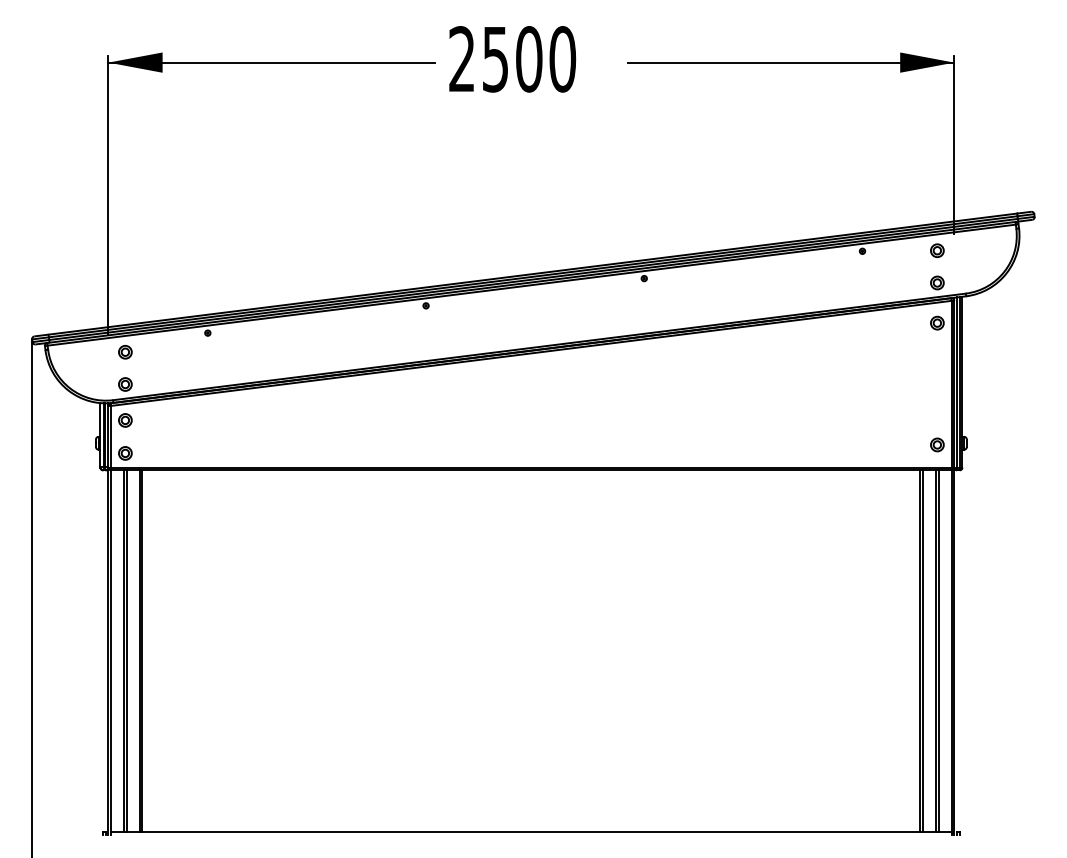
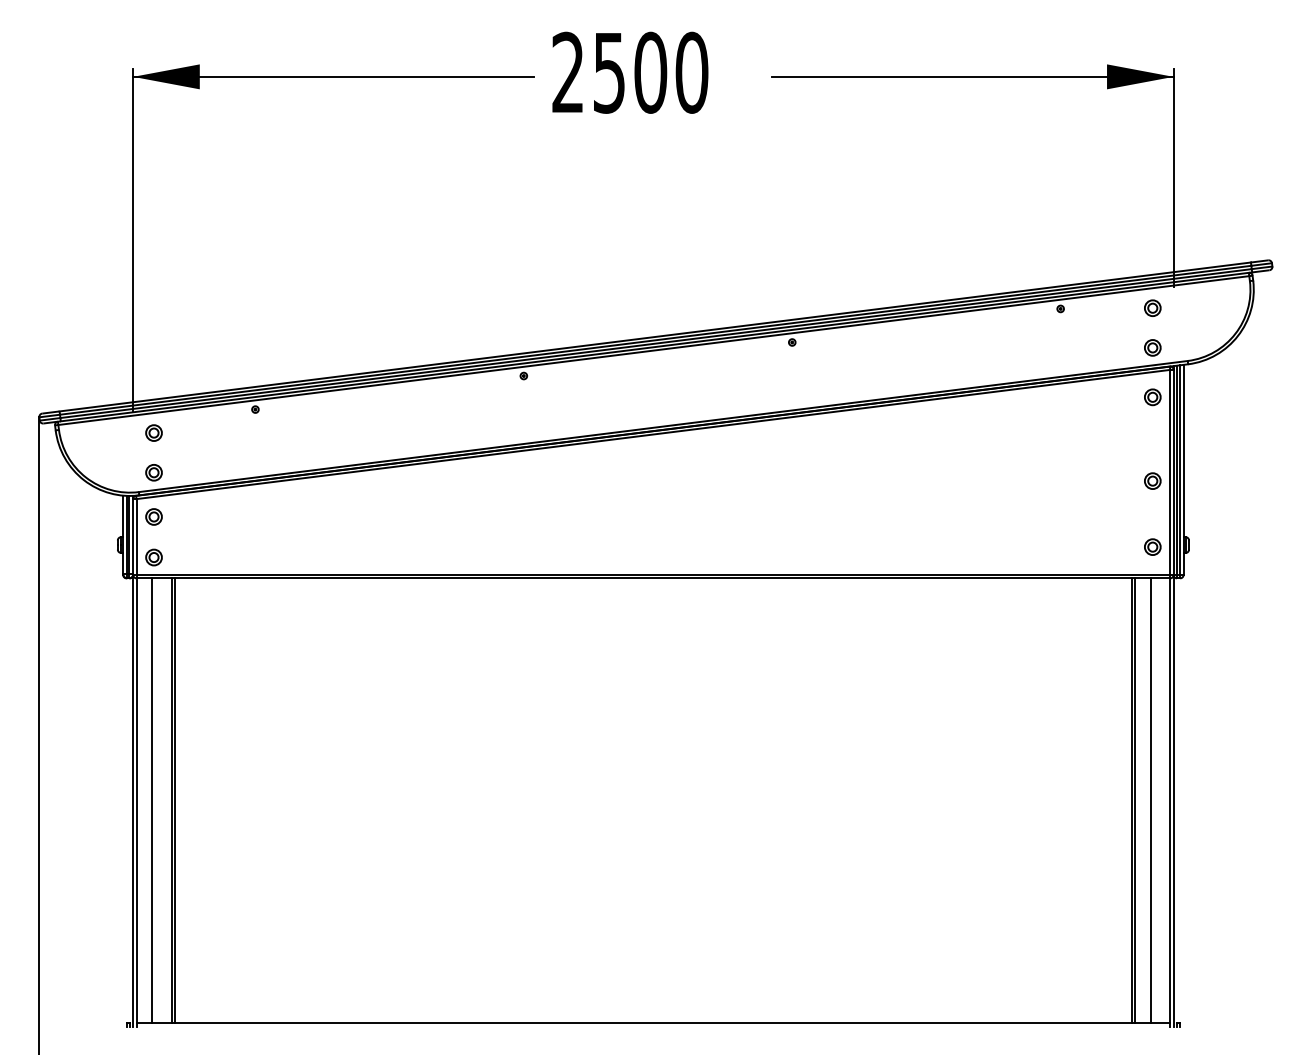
part: (937, 390) -> (1152, 480), added
line: (127, 650) -> (156, 800), removed
line: (938, 650) -> (1154, 800), removed

